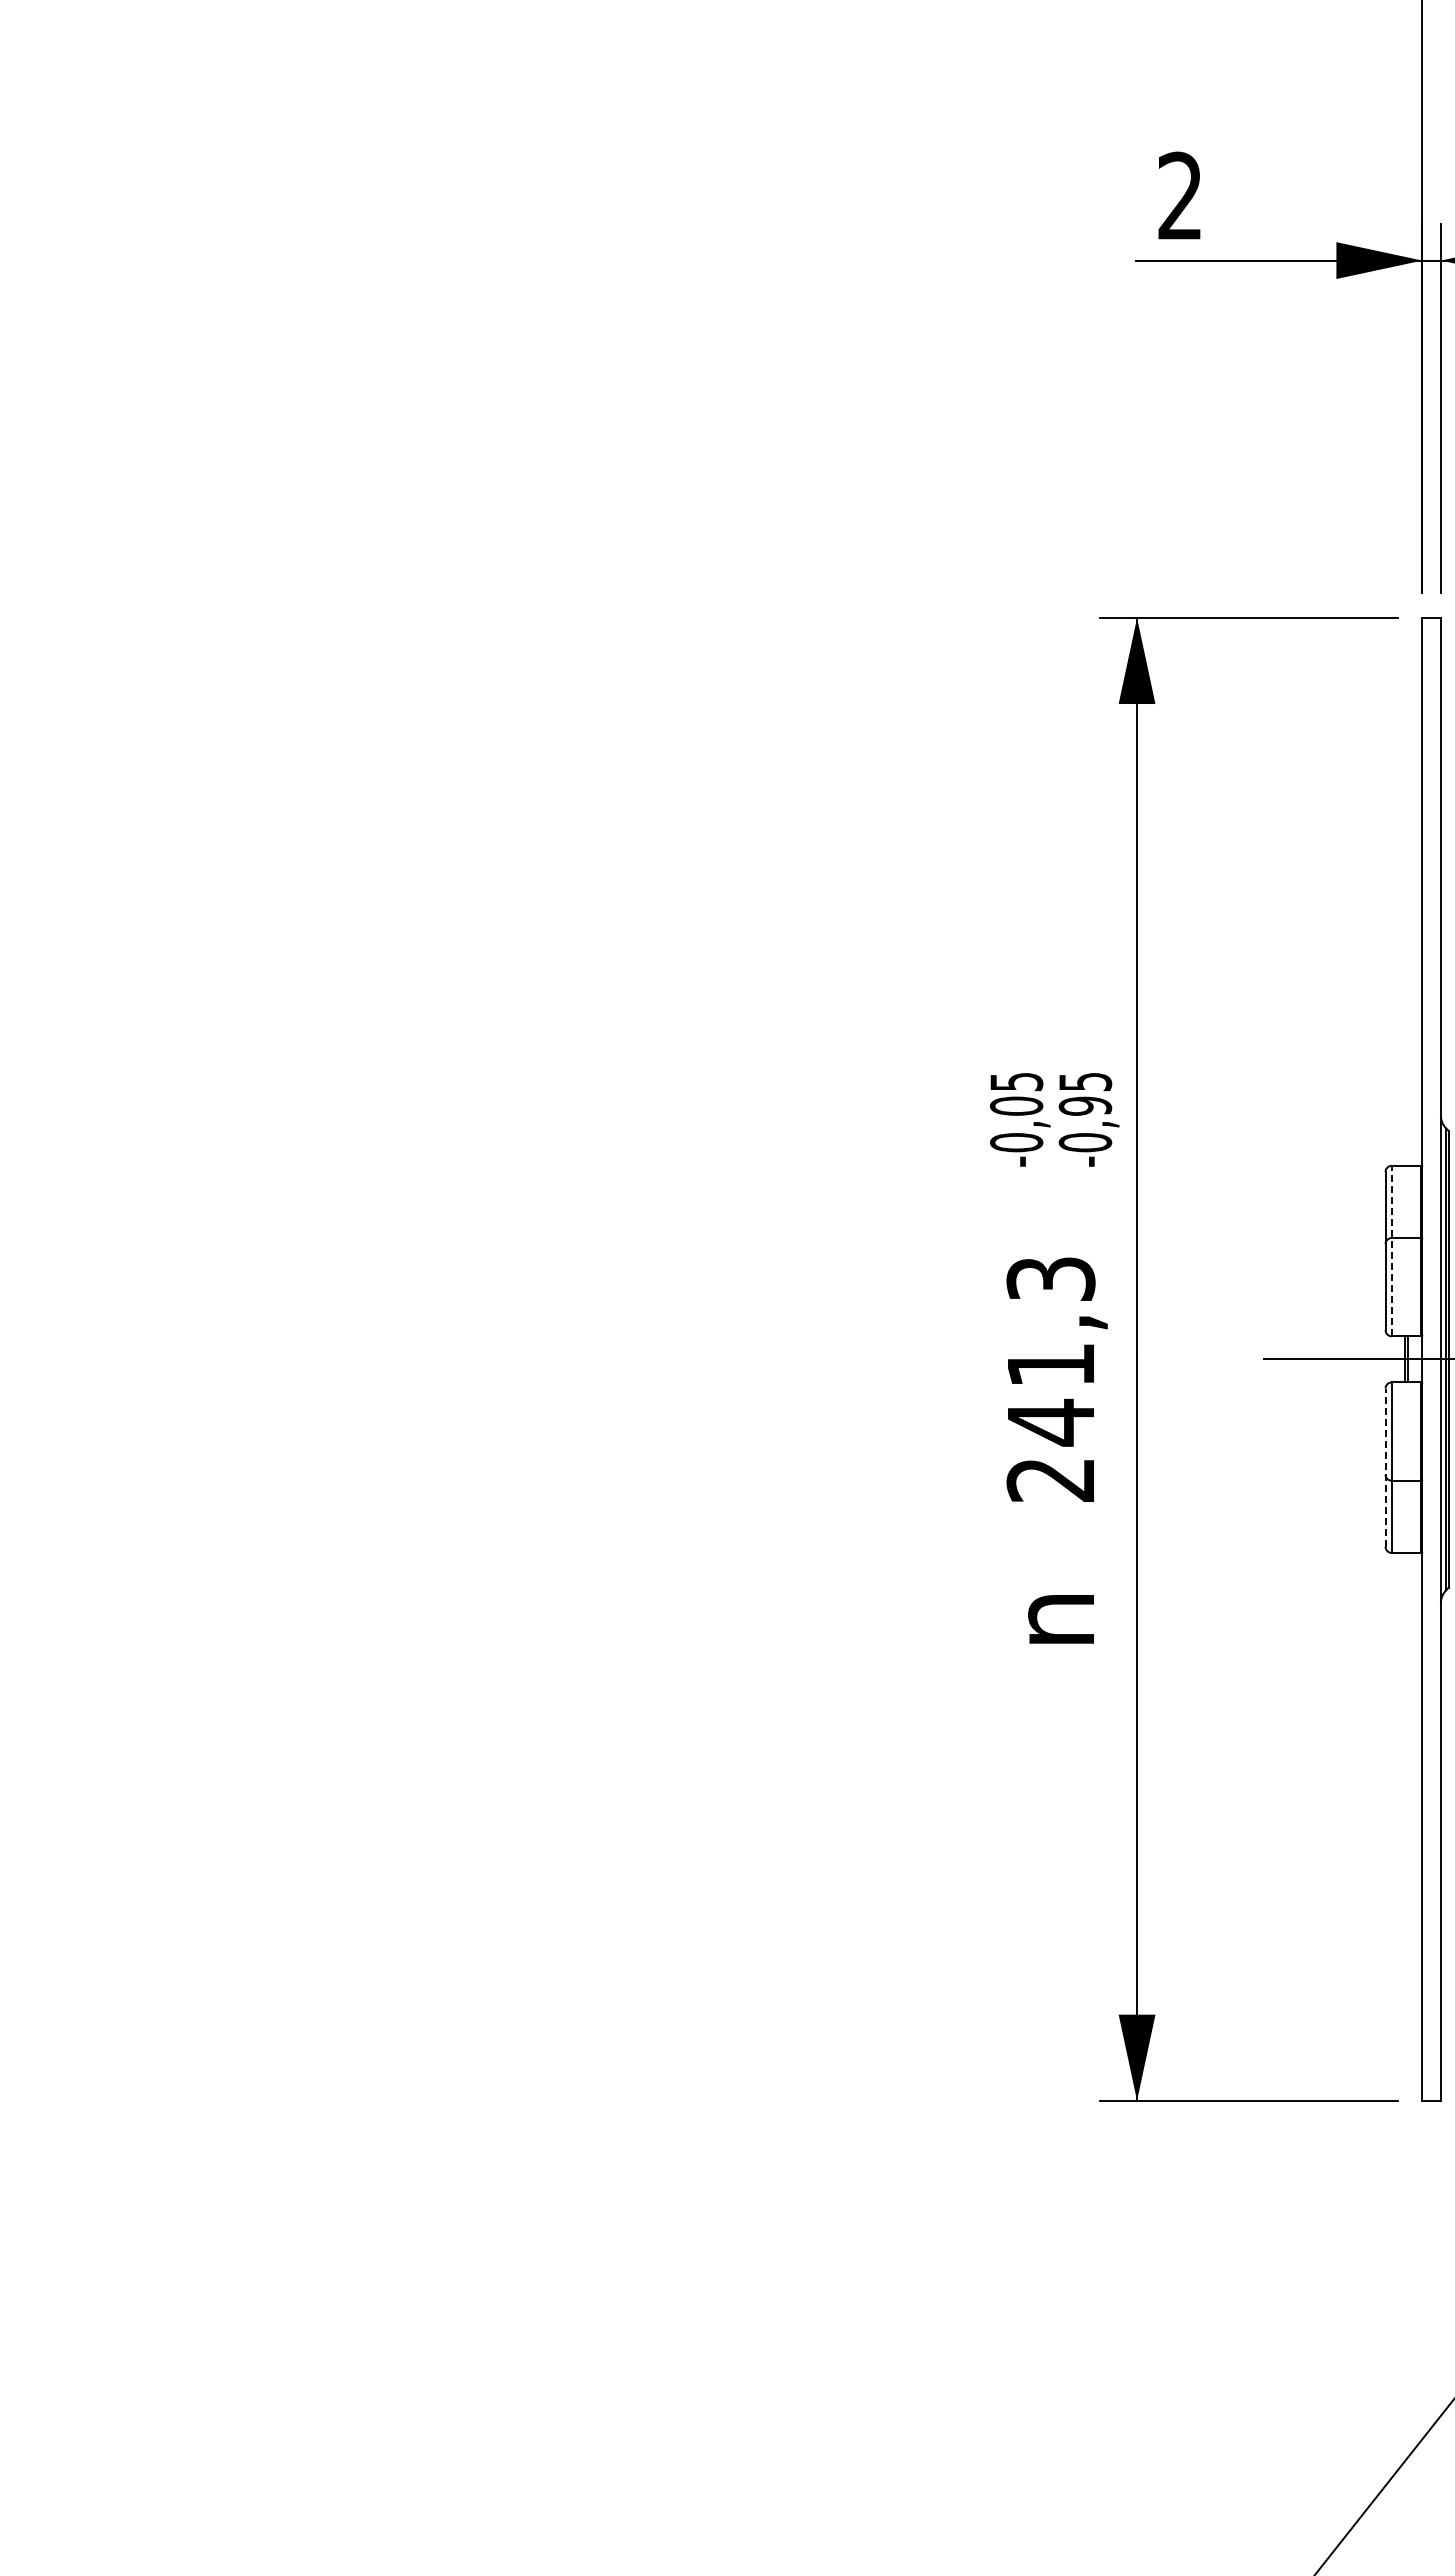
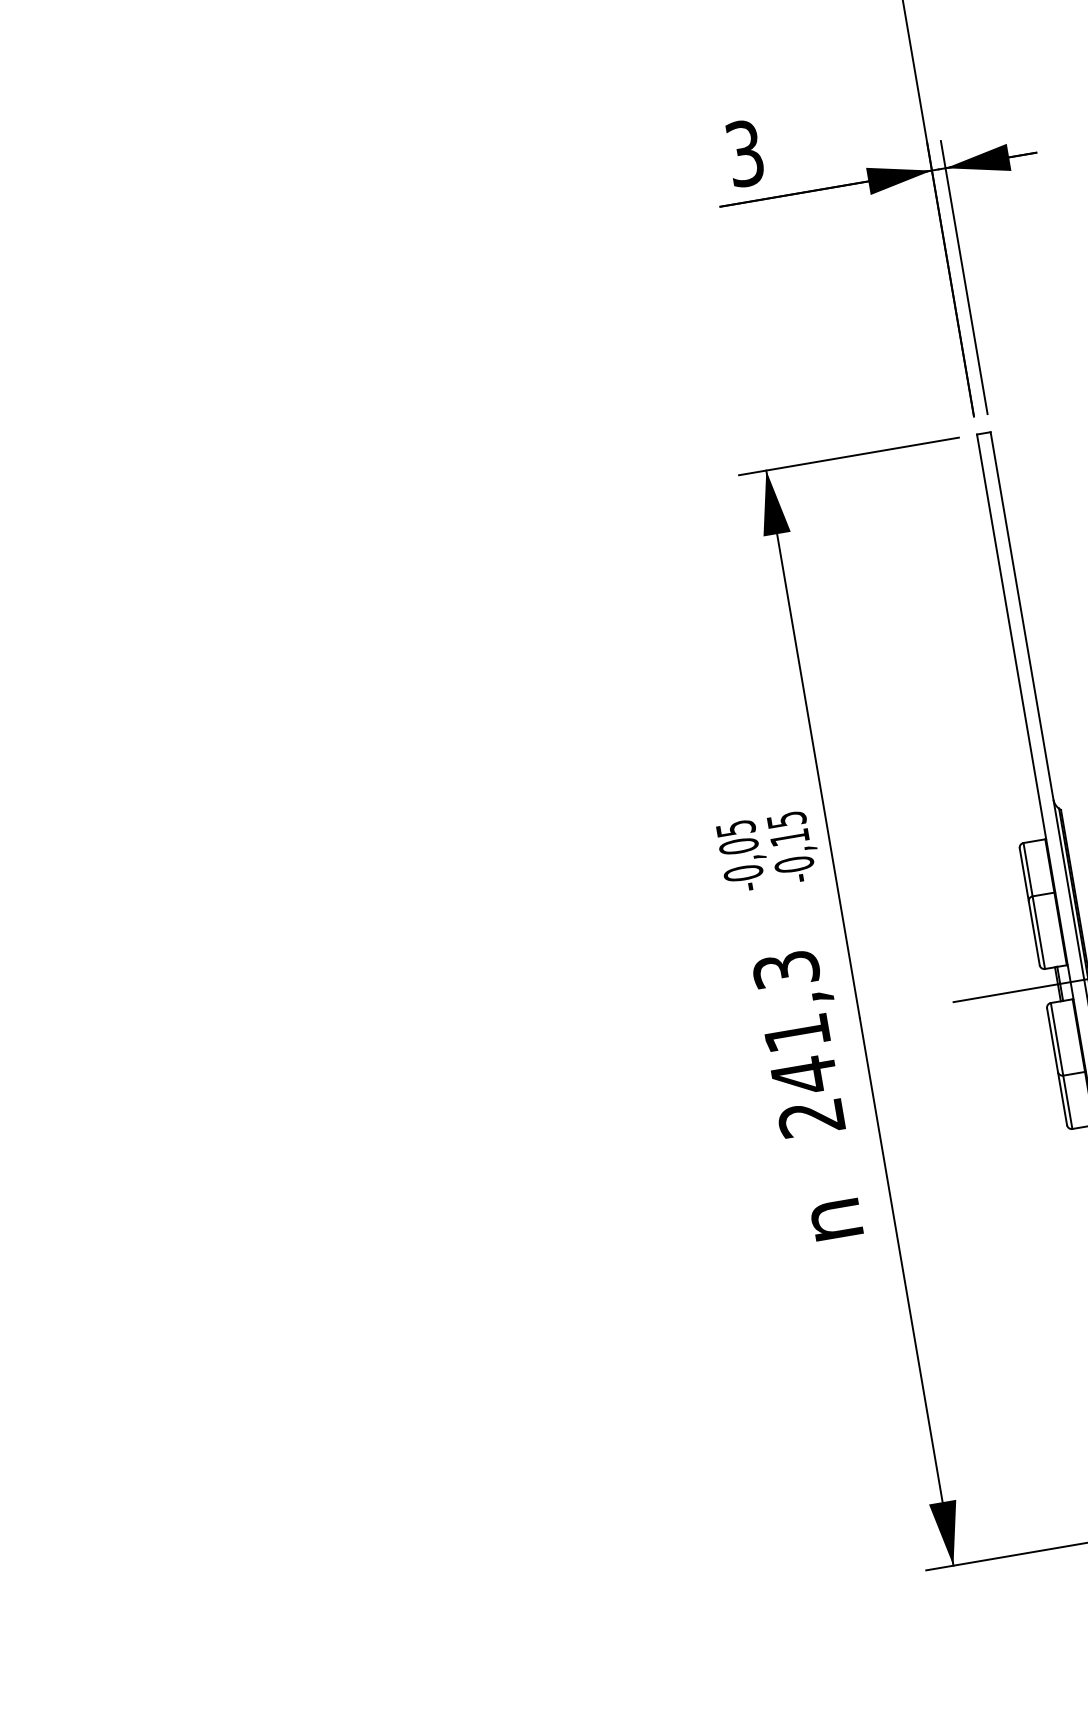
text: (1180, 195) -> (745, 153), 2 -> 3
text: (1085, 1105) -> (789, 837), -0,95 -> -0,15
line: (1391, 1250) -> (1034, 905), dashed -> solid
line: (1385, 1467) -> (1057, 1066), dashed -> solid

